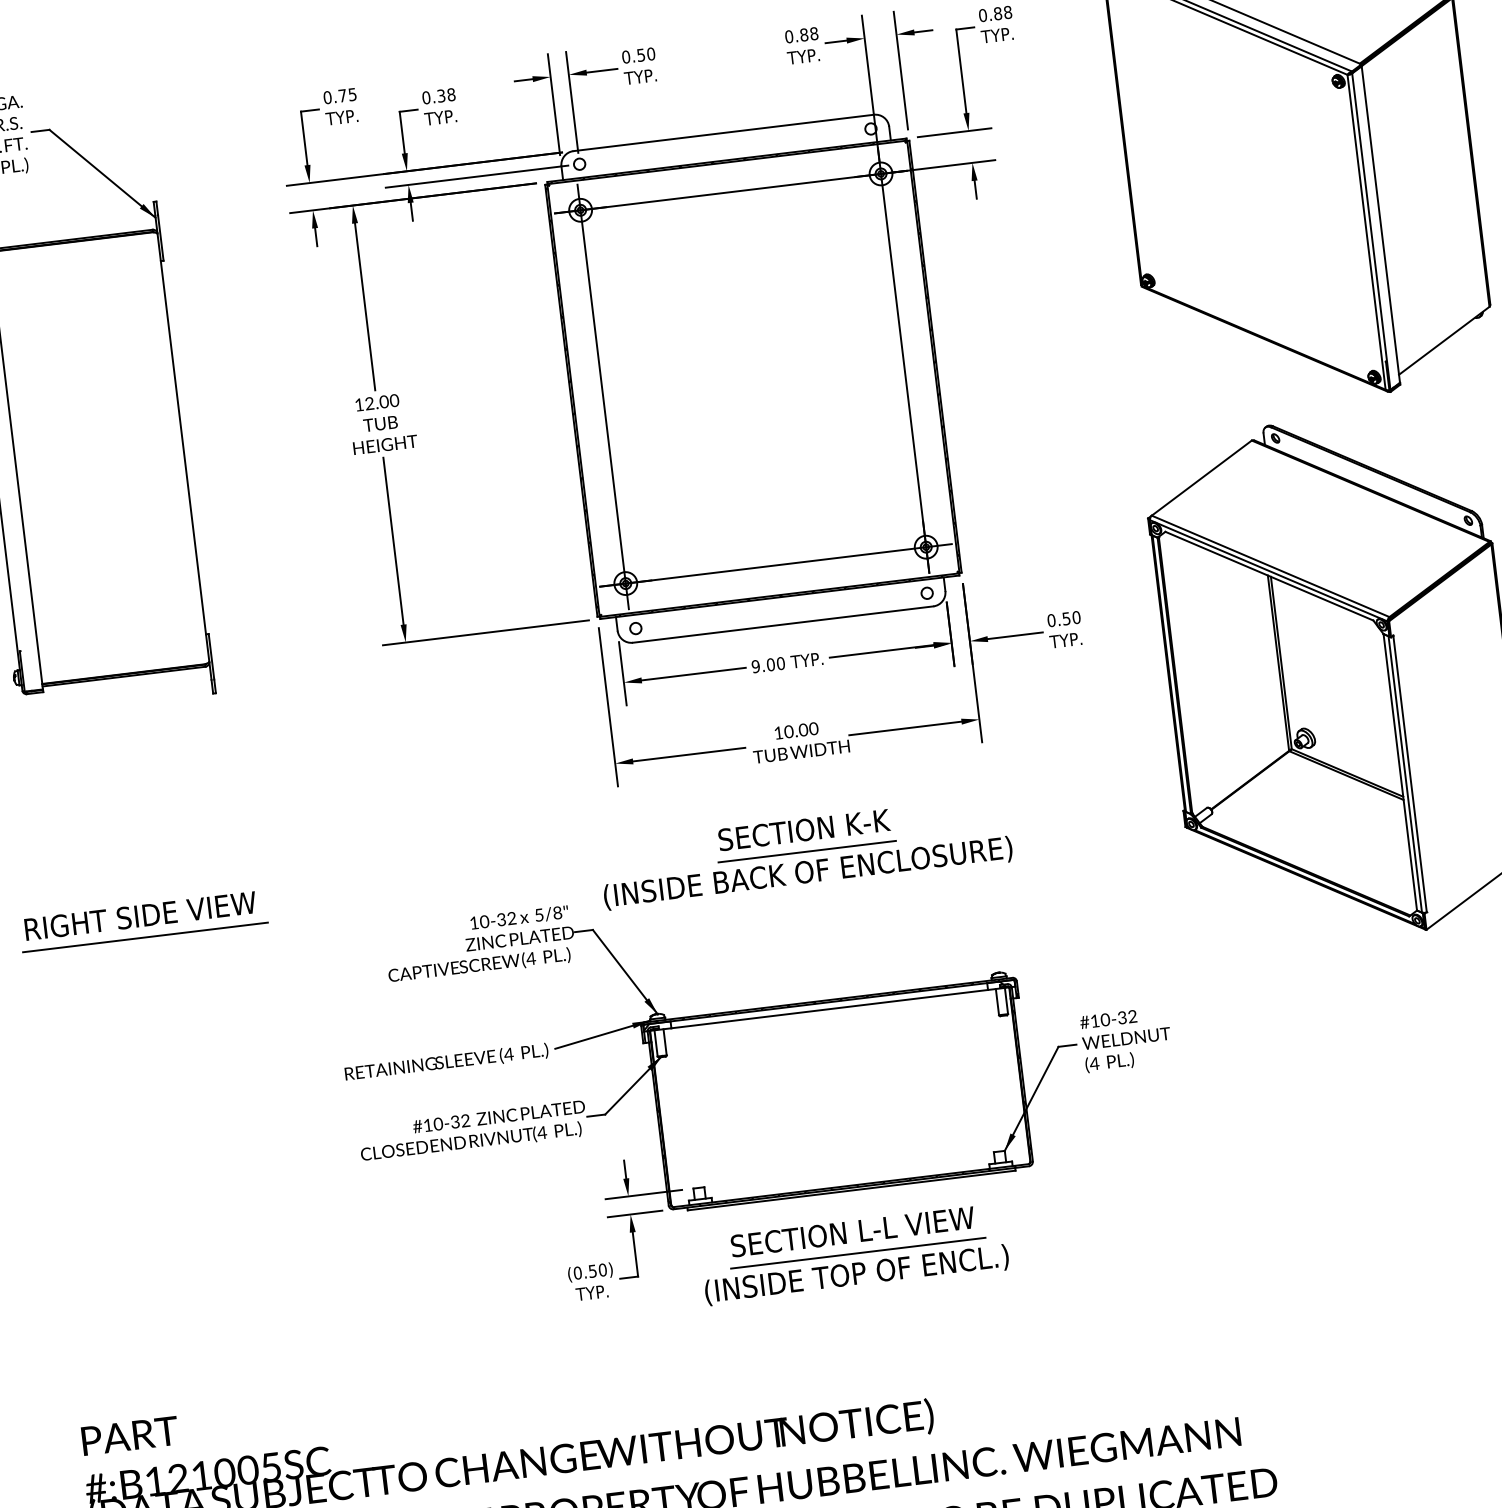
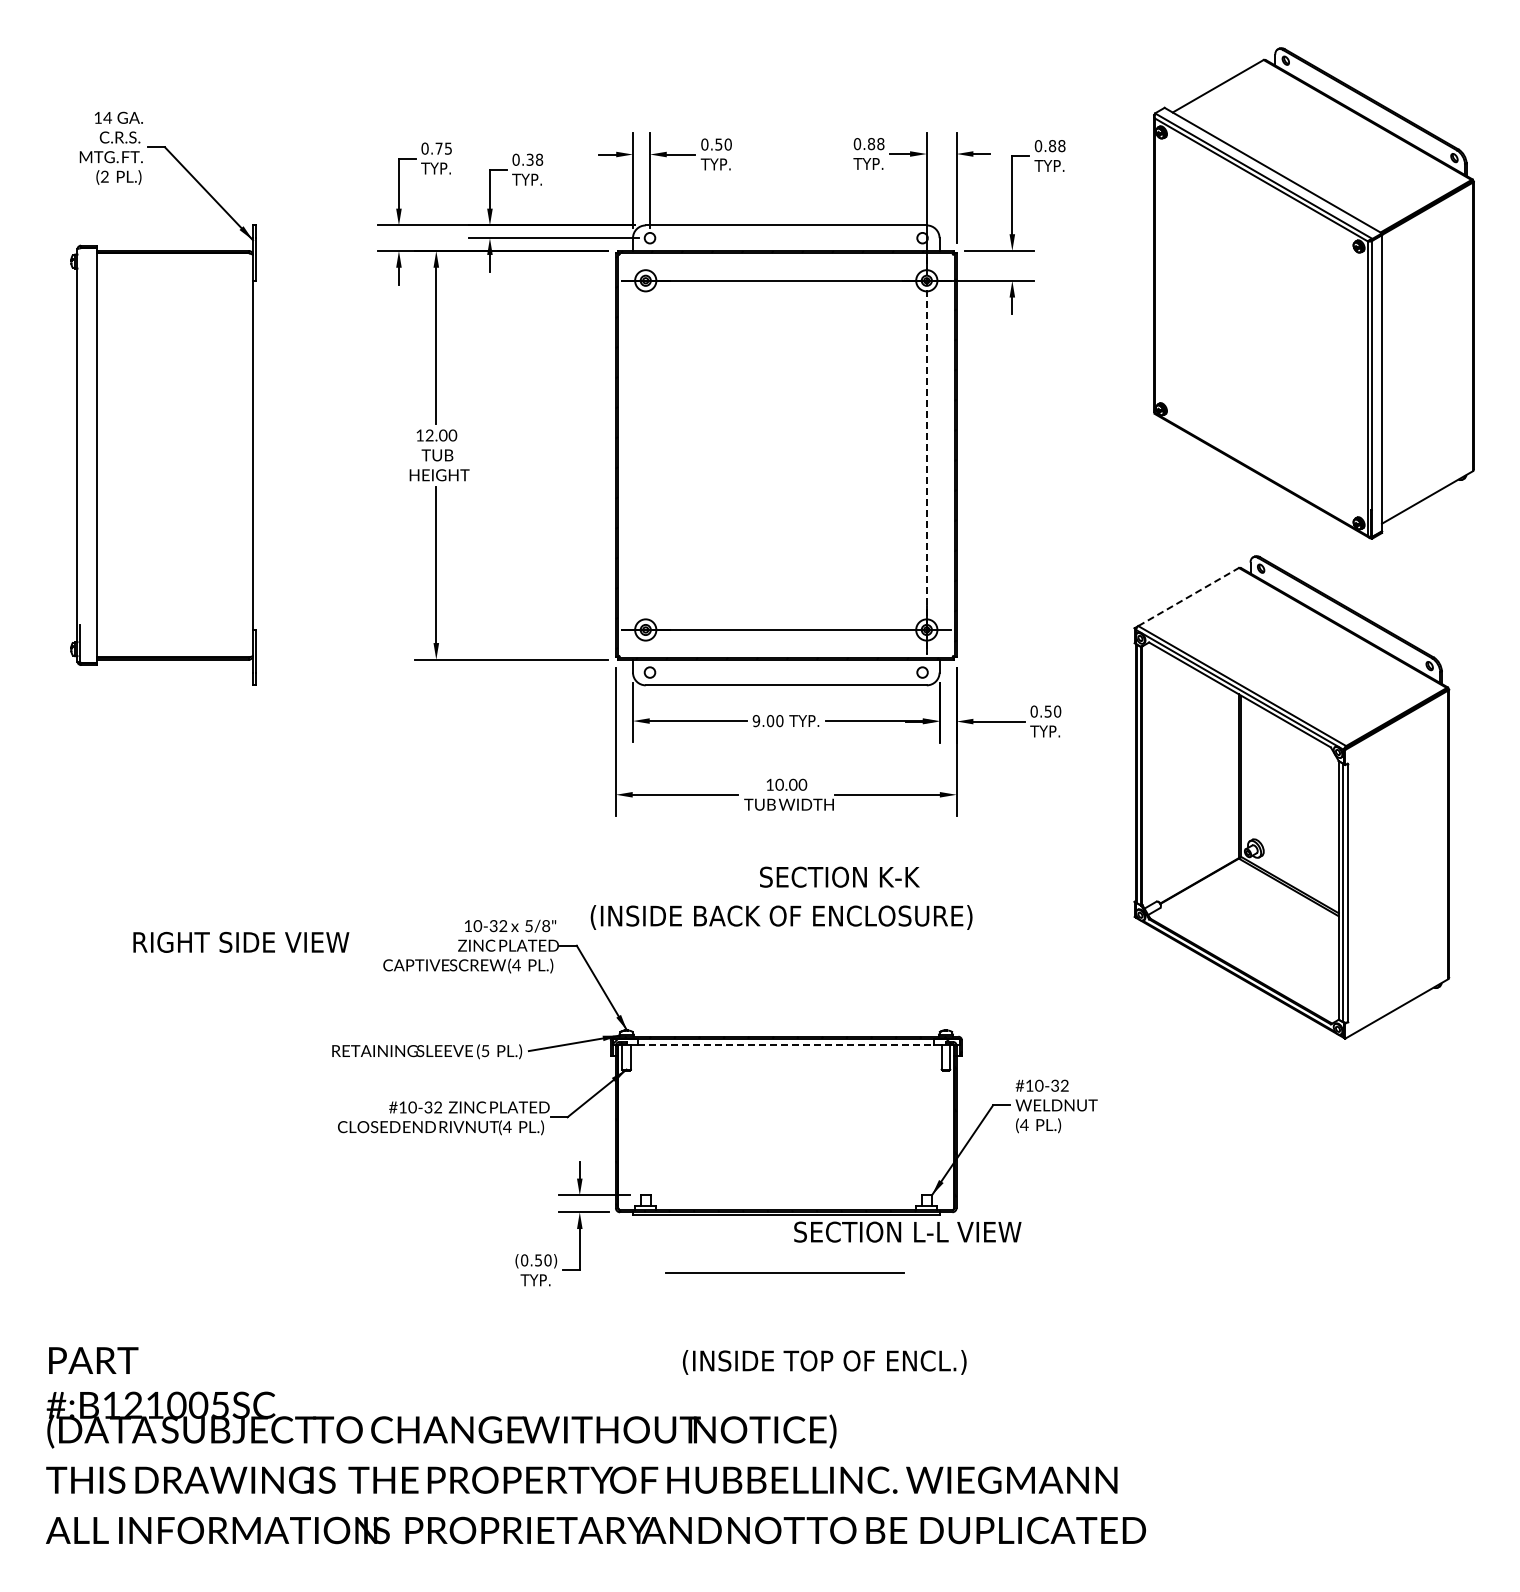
line: (903, 360) -> (926, 455), solid -> dashed
line: (602, 396) -> (645, 454), removed
line: (1202, 477) -> (1189, 596), solid -> dashed
text: (803, 829) -> (839, 876), moved
line: (807, 851) -> (783, 897), removed
text: (140, 915) -> (241, 941), moved
line: (144, 937) -> (162, 902), removed
line: (829, 1009) -> (786, 1045), solid -> dashed
text: (509, 1054) -> (485, 1051), (4 -> (5
text: (852, 1231) -> (907, 1231), moved
text: (856, 1275) -> (824, 1362), moved

